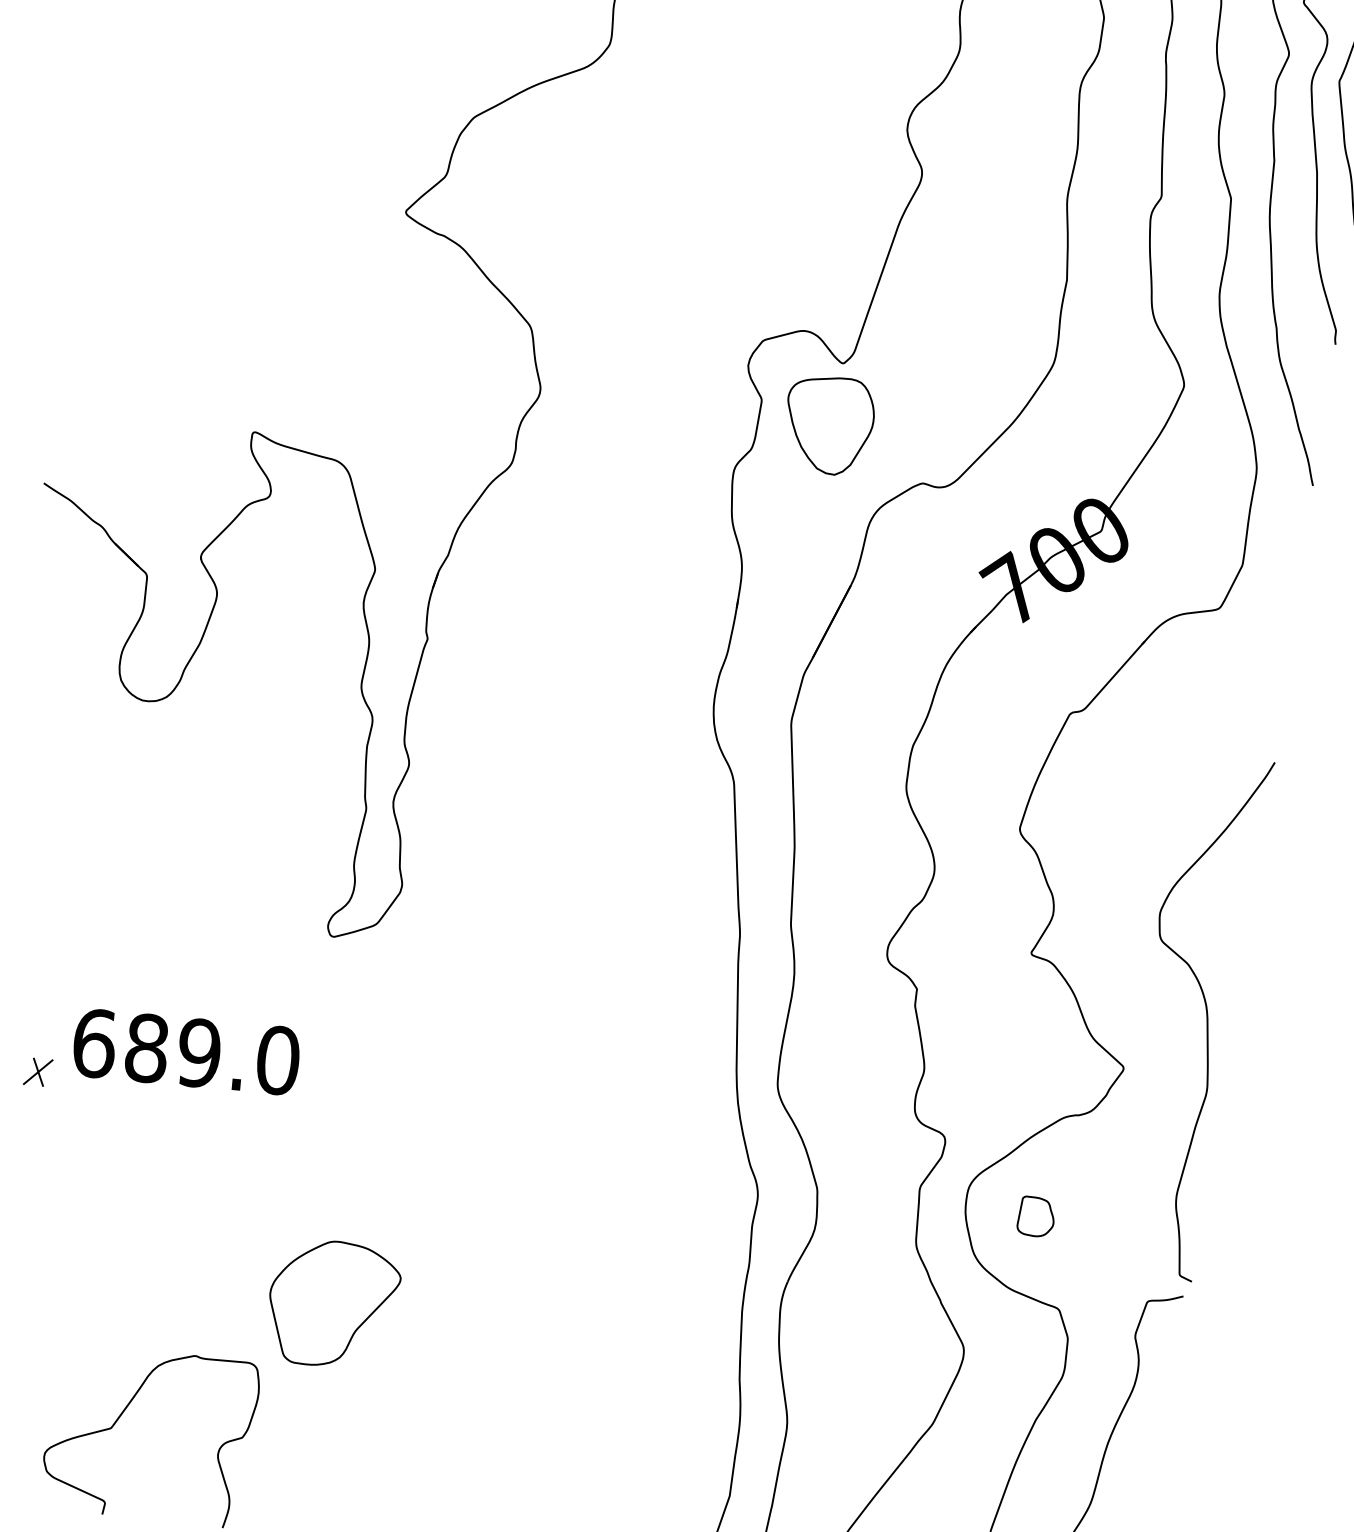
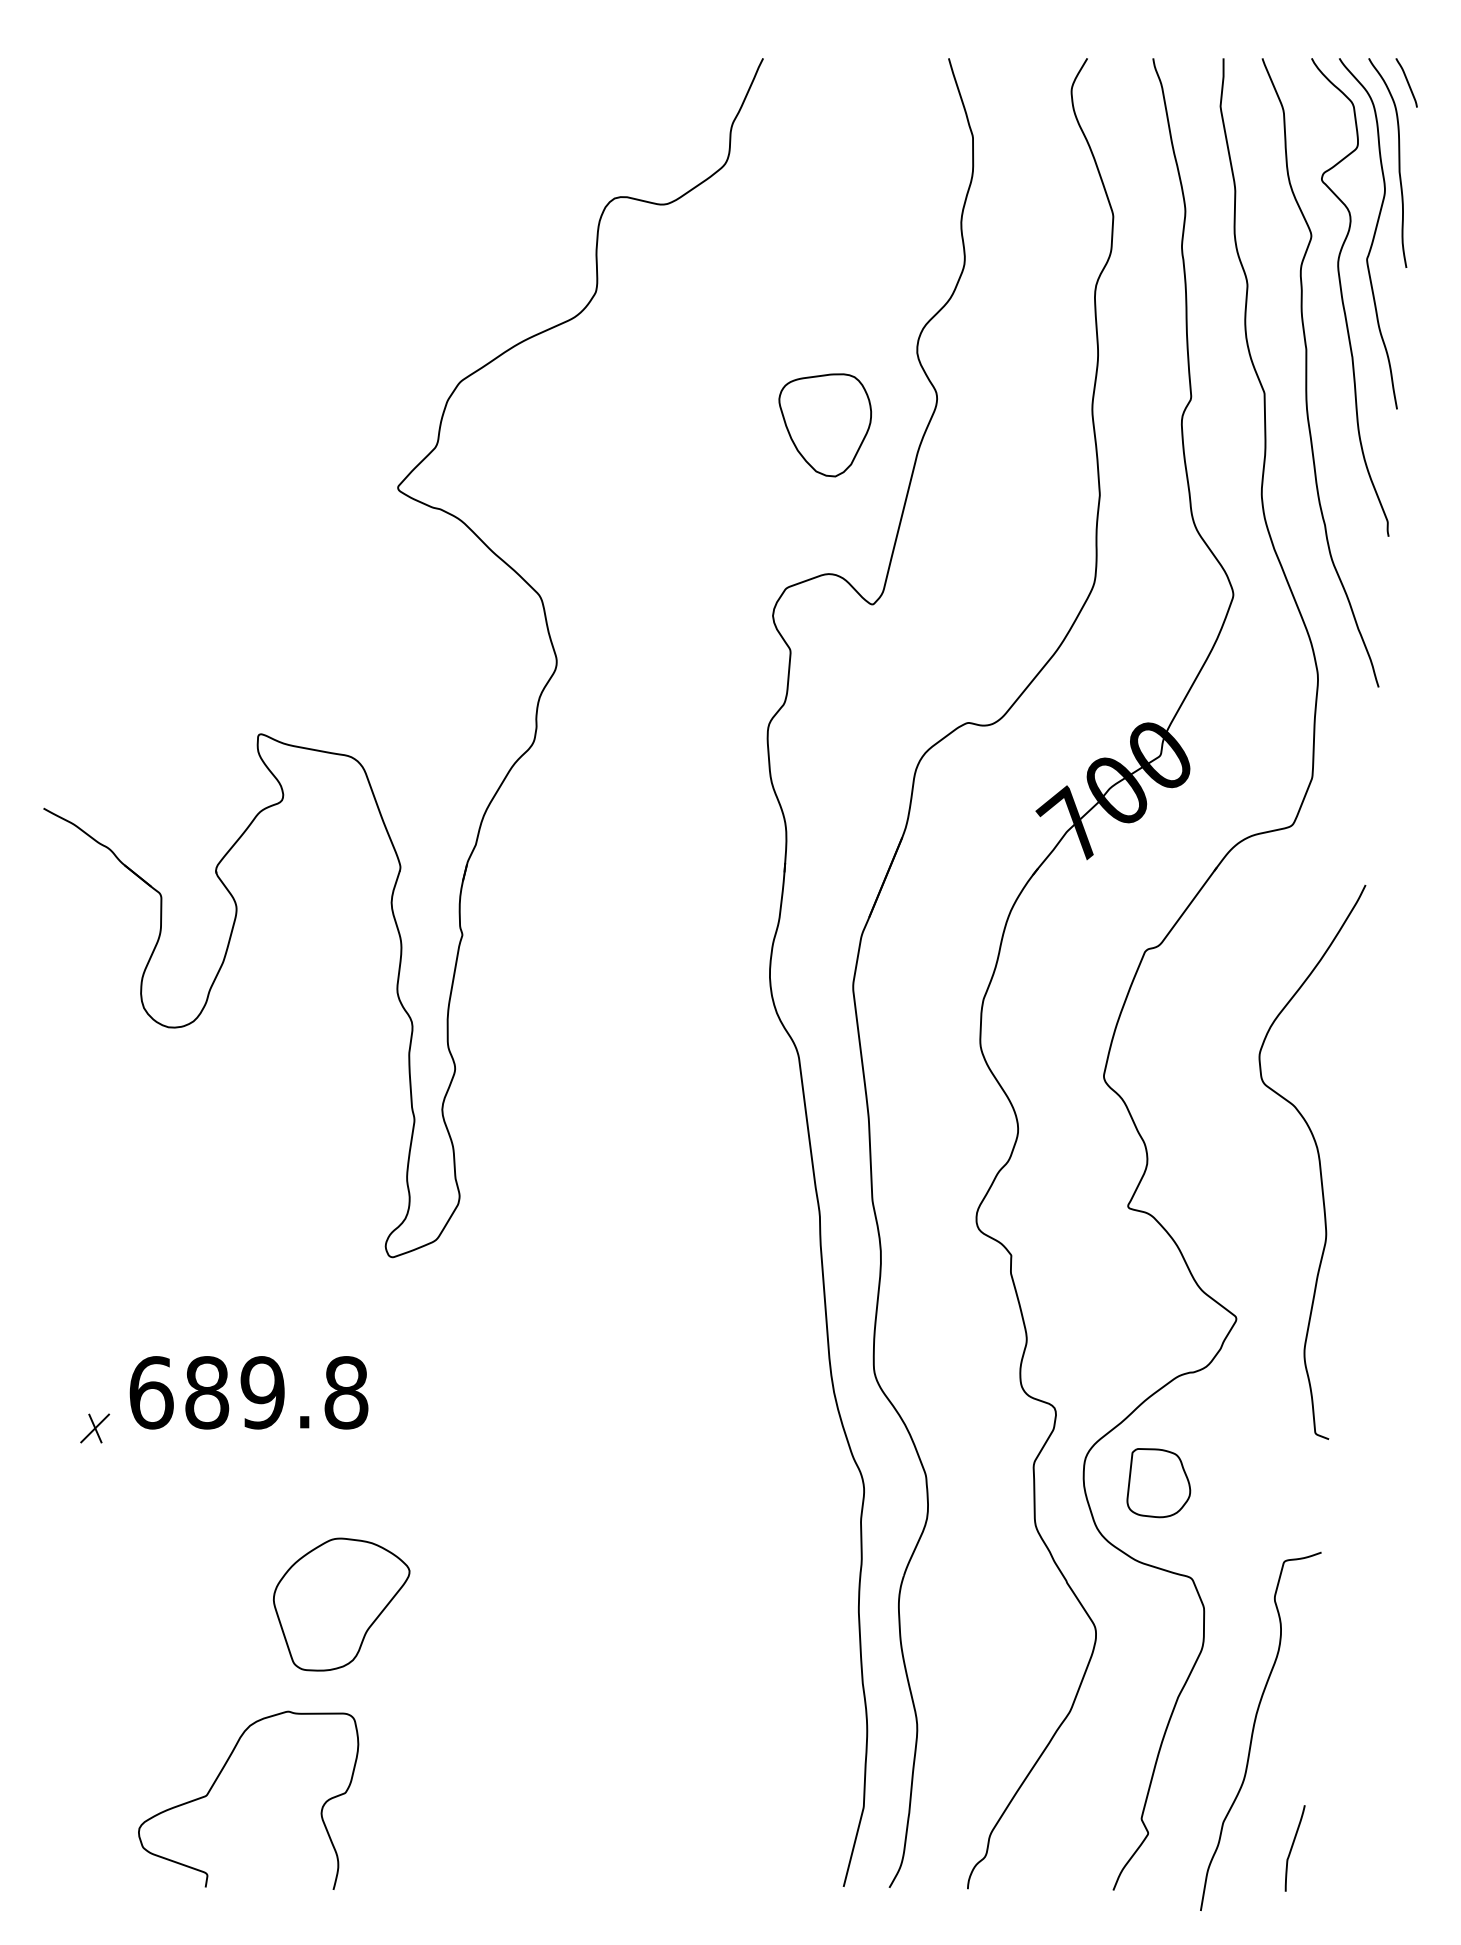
part: (829, 425) -> (825, 425), moved
curve: (1206, 1018) -> (1318, 1161), moved
text: (278, 1060) -> (346, 1392), 689.0 -> 689.8
part: (1035, 1217) -> (1158, 1483), size x1.67
part: (333, 1304) -> (341, 1604), moved

